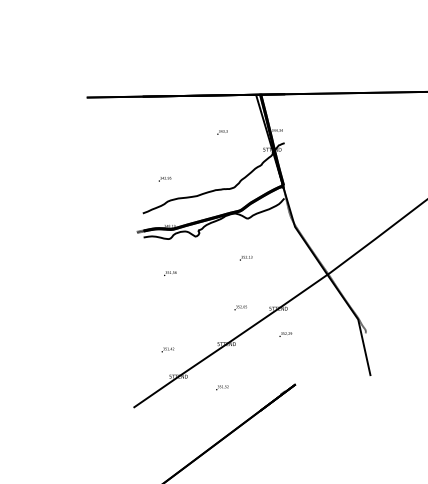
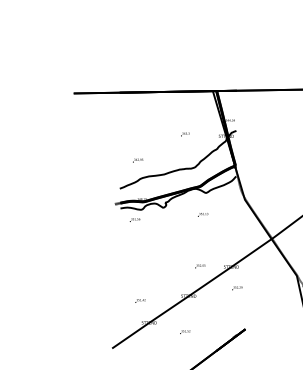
text: (222, 132) -> (185, 134), moved
text: (245, 258) -> (202, 215), moved
text: (170, 273) -> (135, 220), moved

